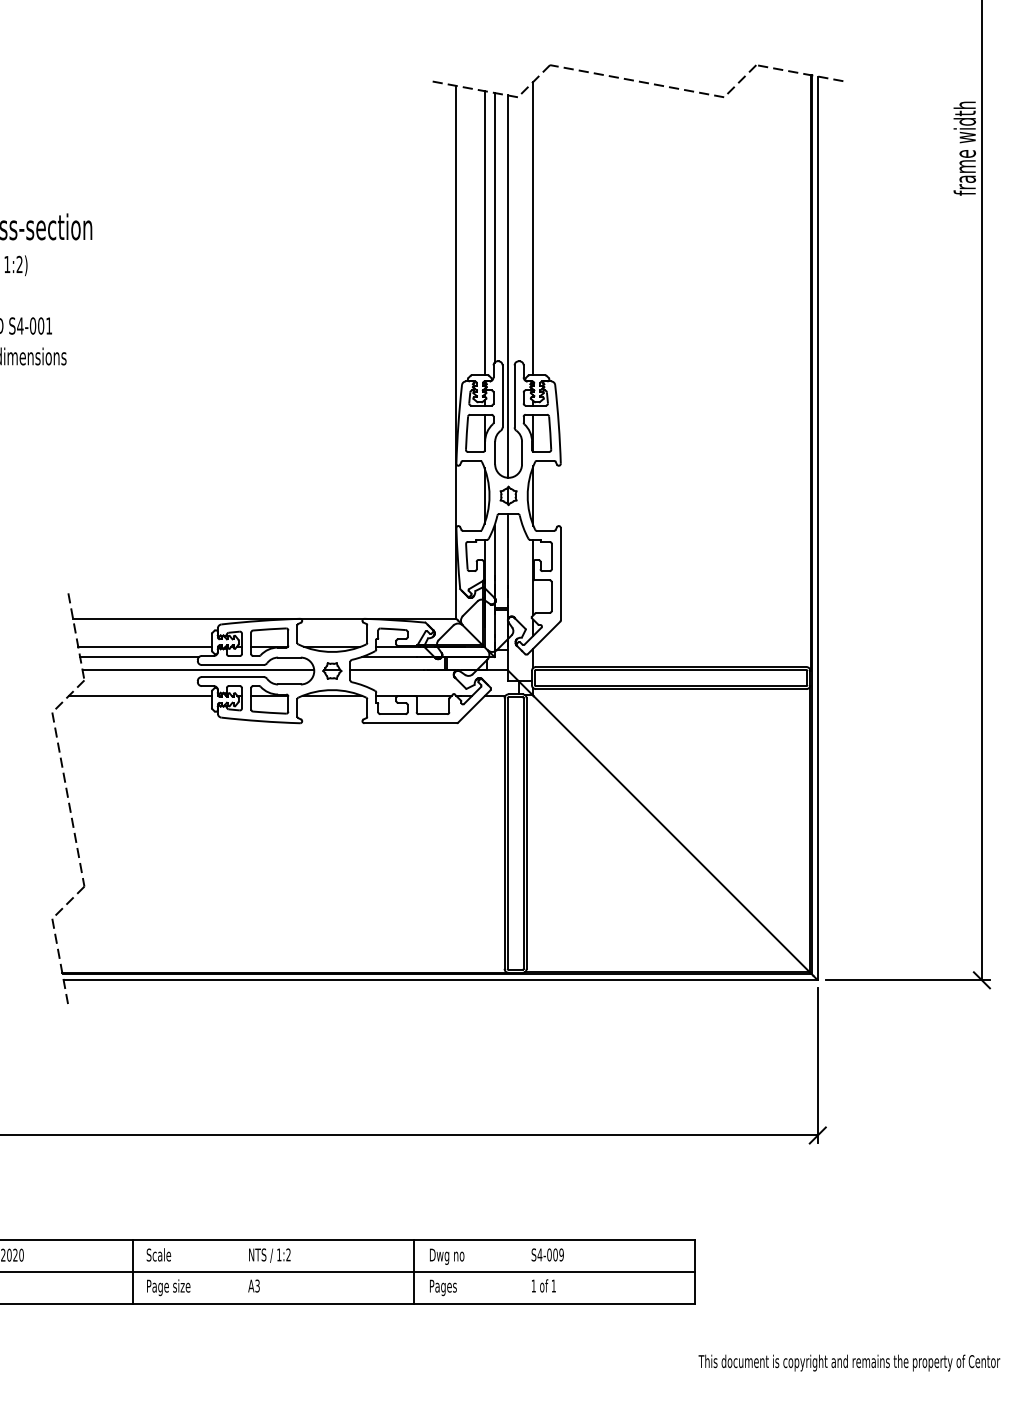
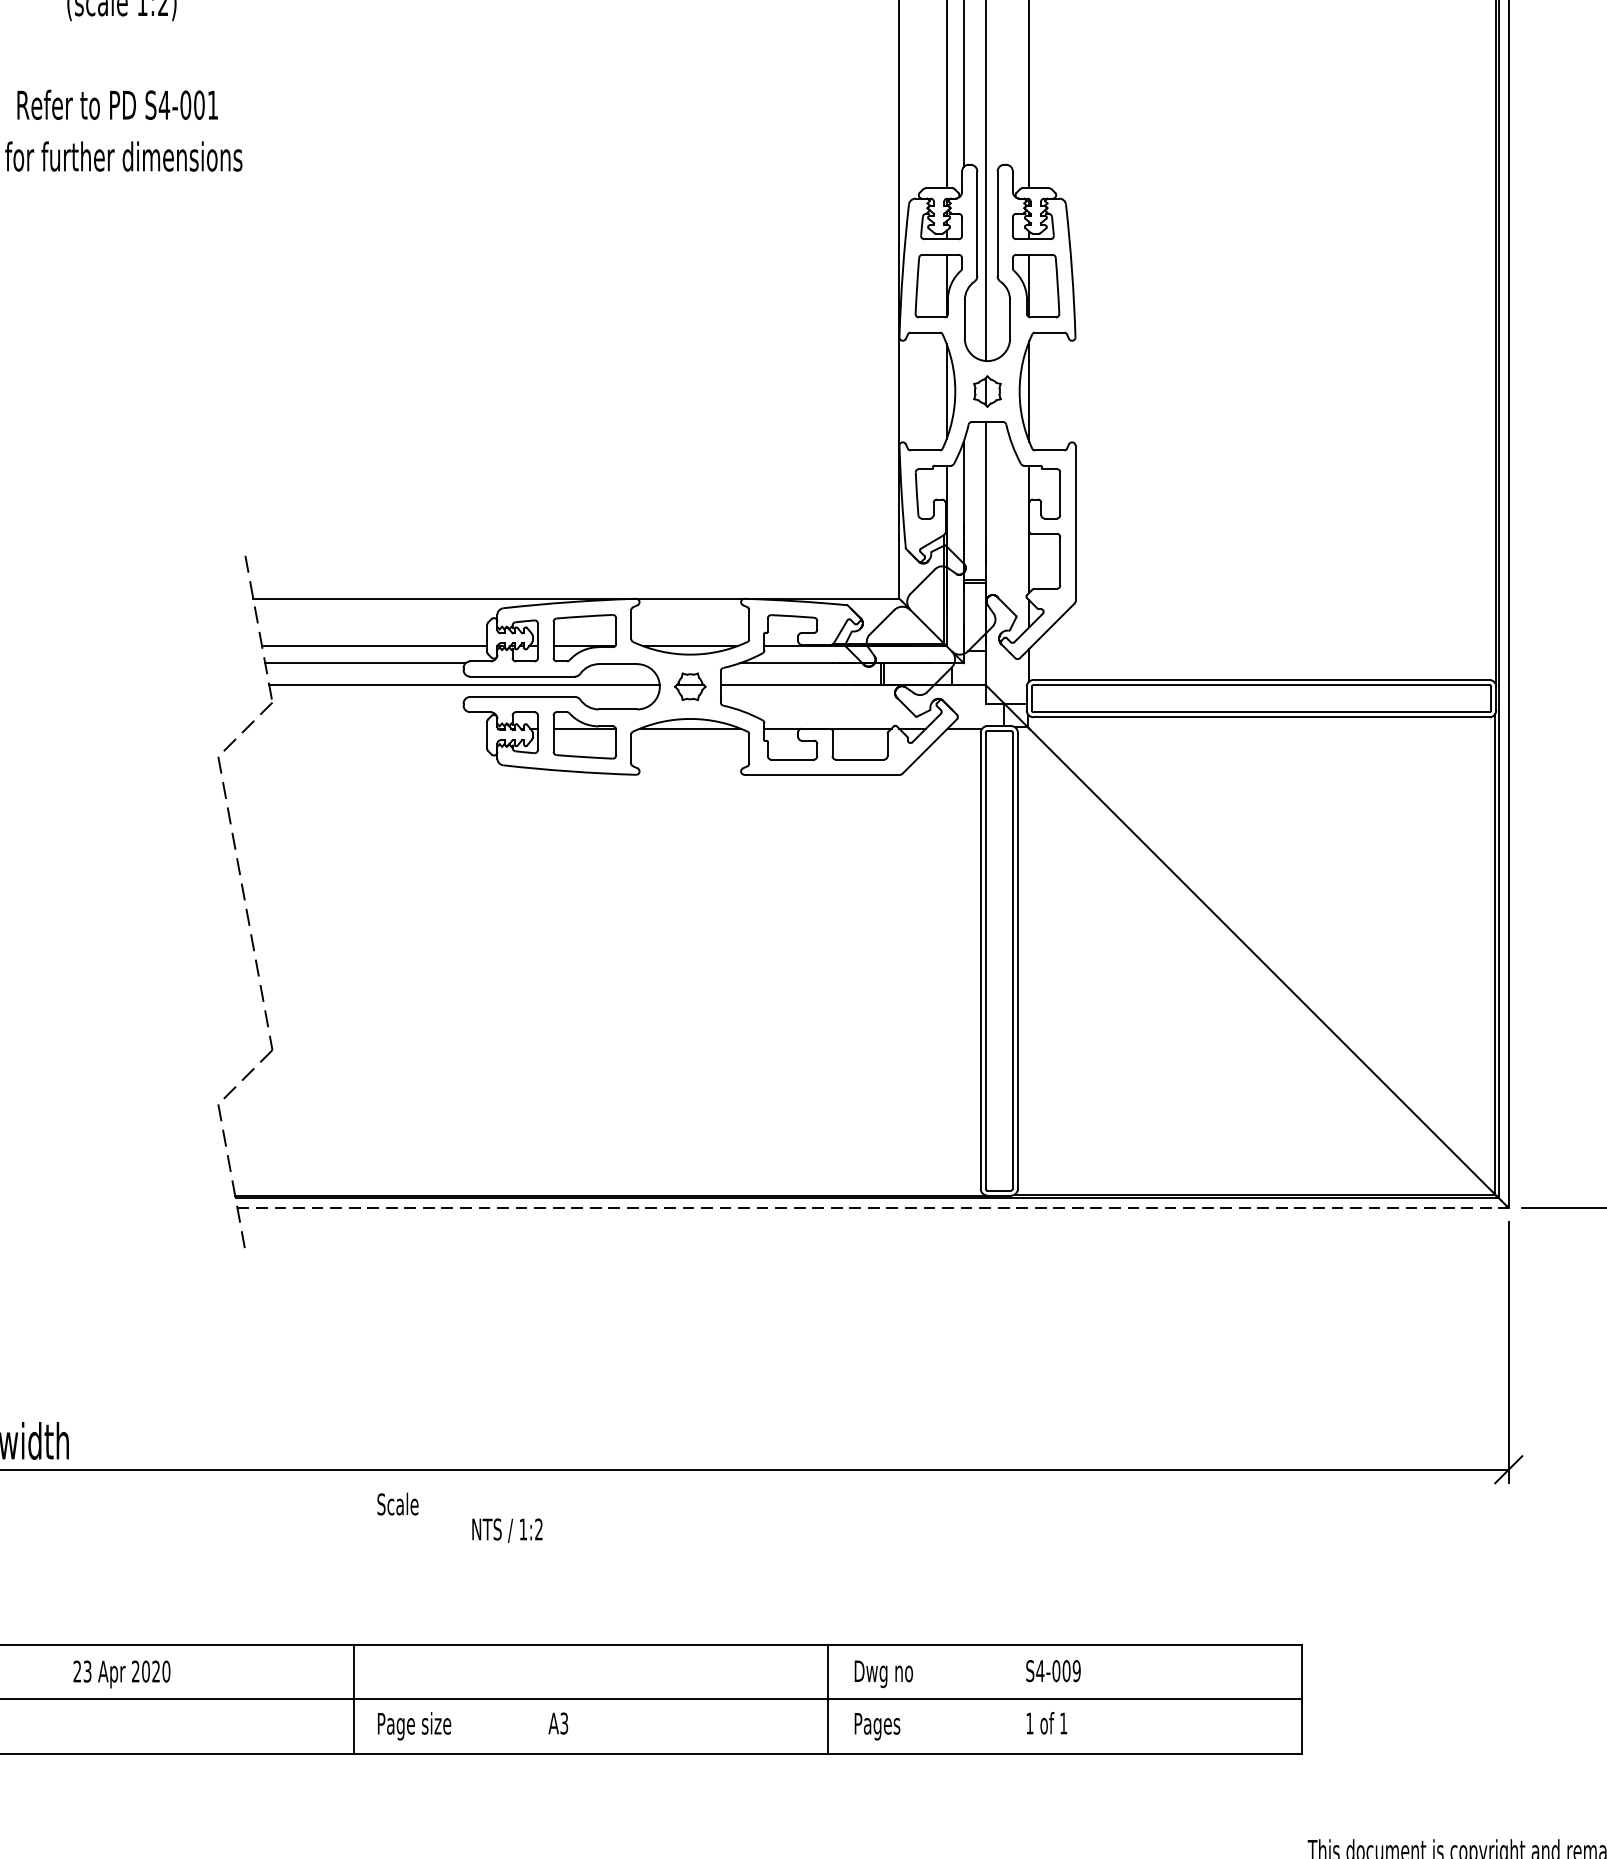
line: (139, 695) -> (365, 728), removed
line: (441, 980) -> (874, 1208), solid -> dashed
text: (158, 1254) -> (397, 1503), moved
text: (269, 1255) -> (506, 1530), moved

